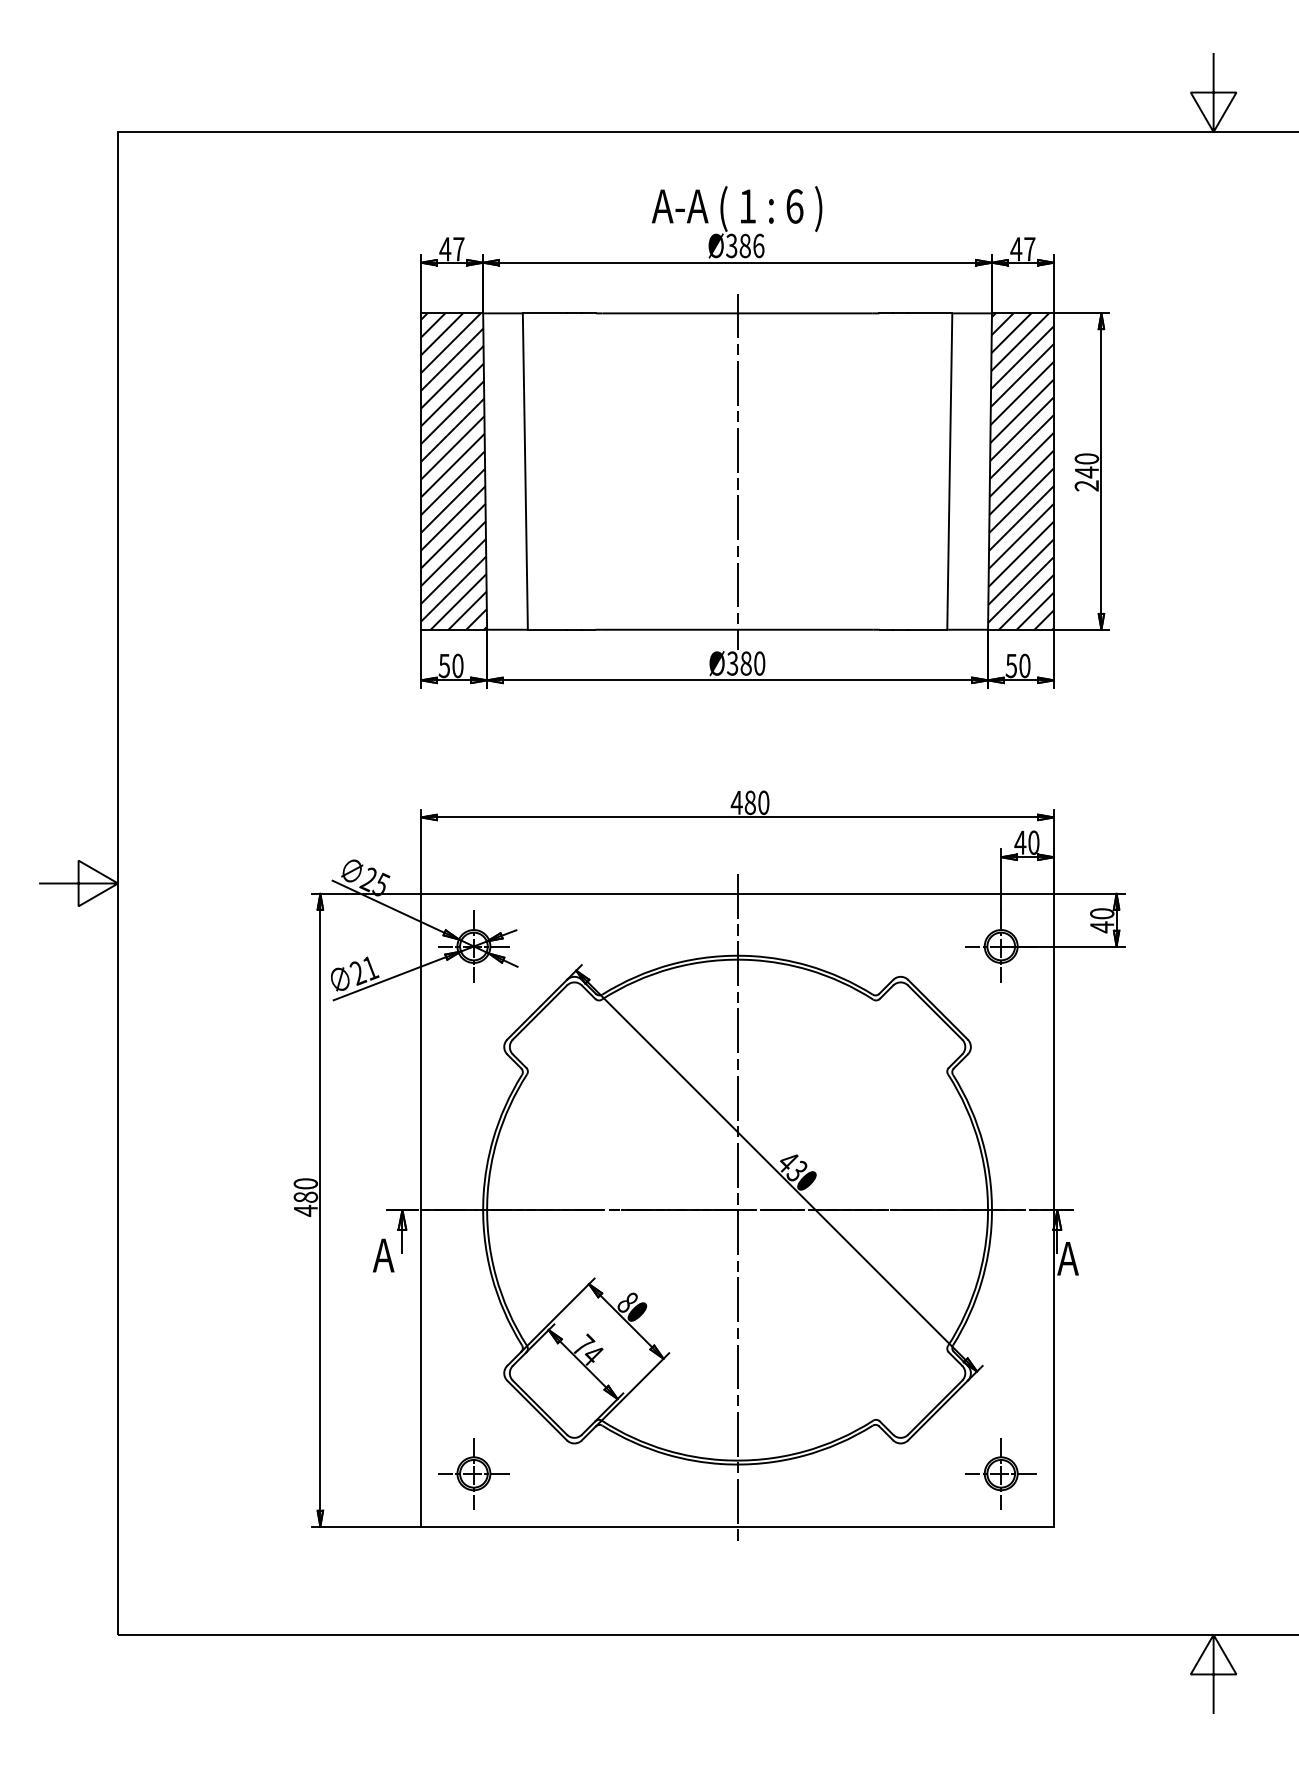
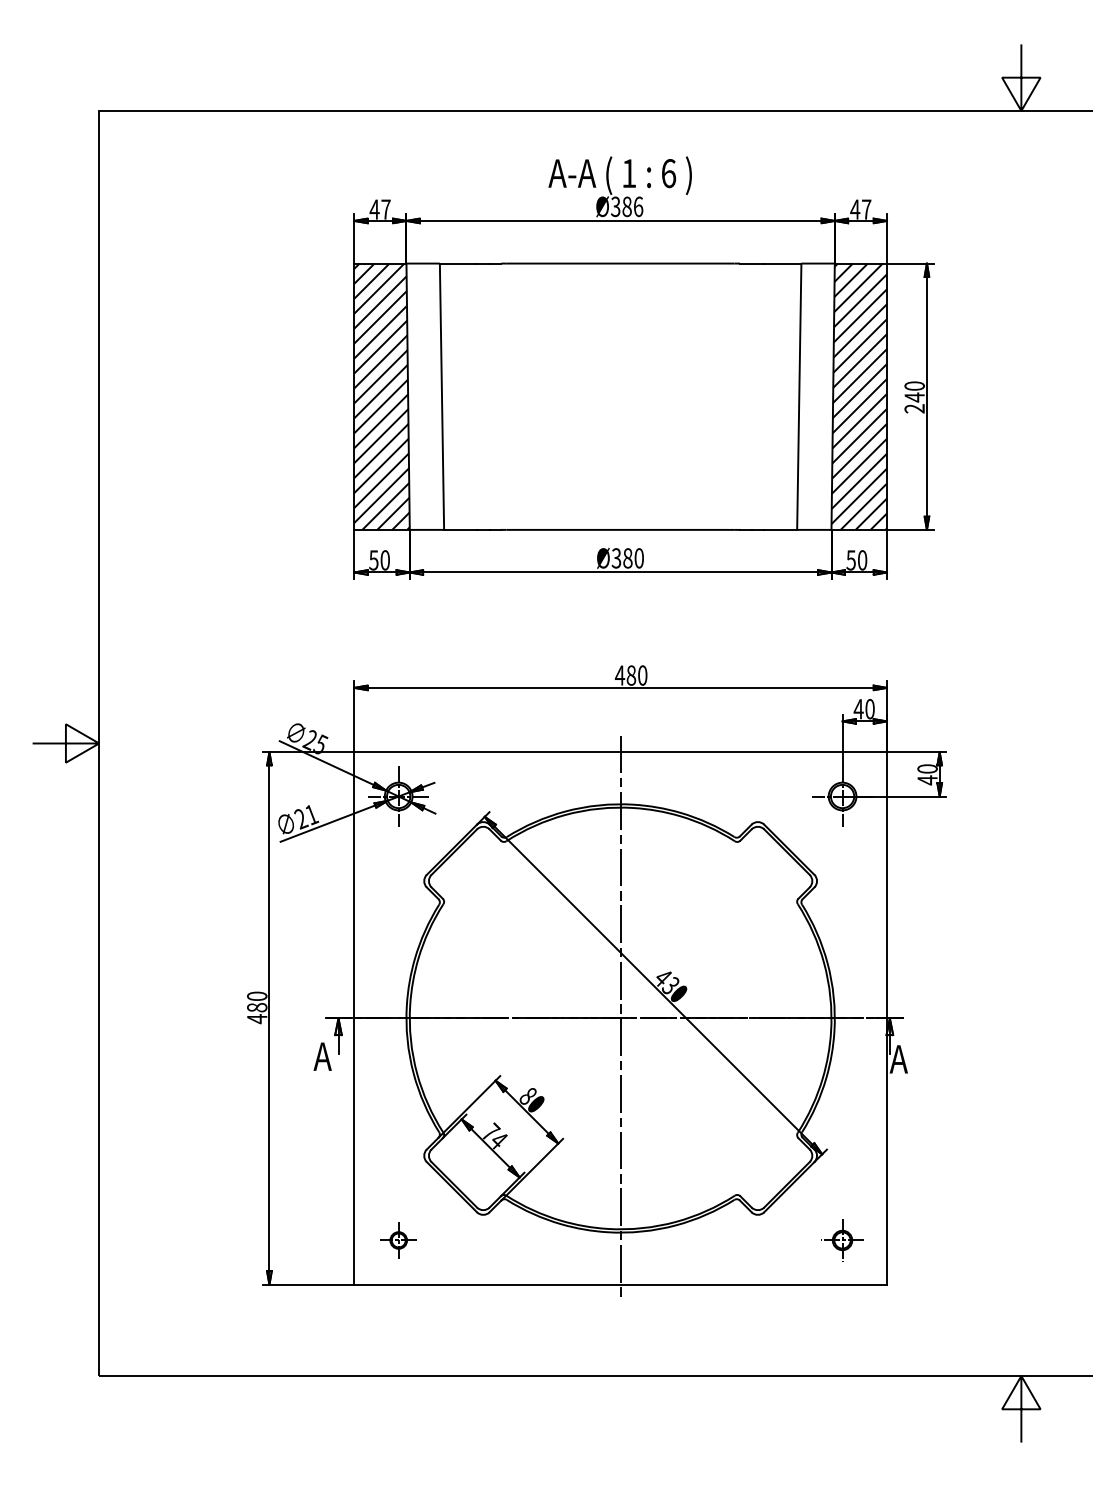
line: (737, 471) -> (620, 396), removed
part: (473, 1473) -> (398, 1240), size x0.6
part: (1000, 1473) -> (841, 1240), size x0.7

